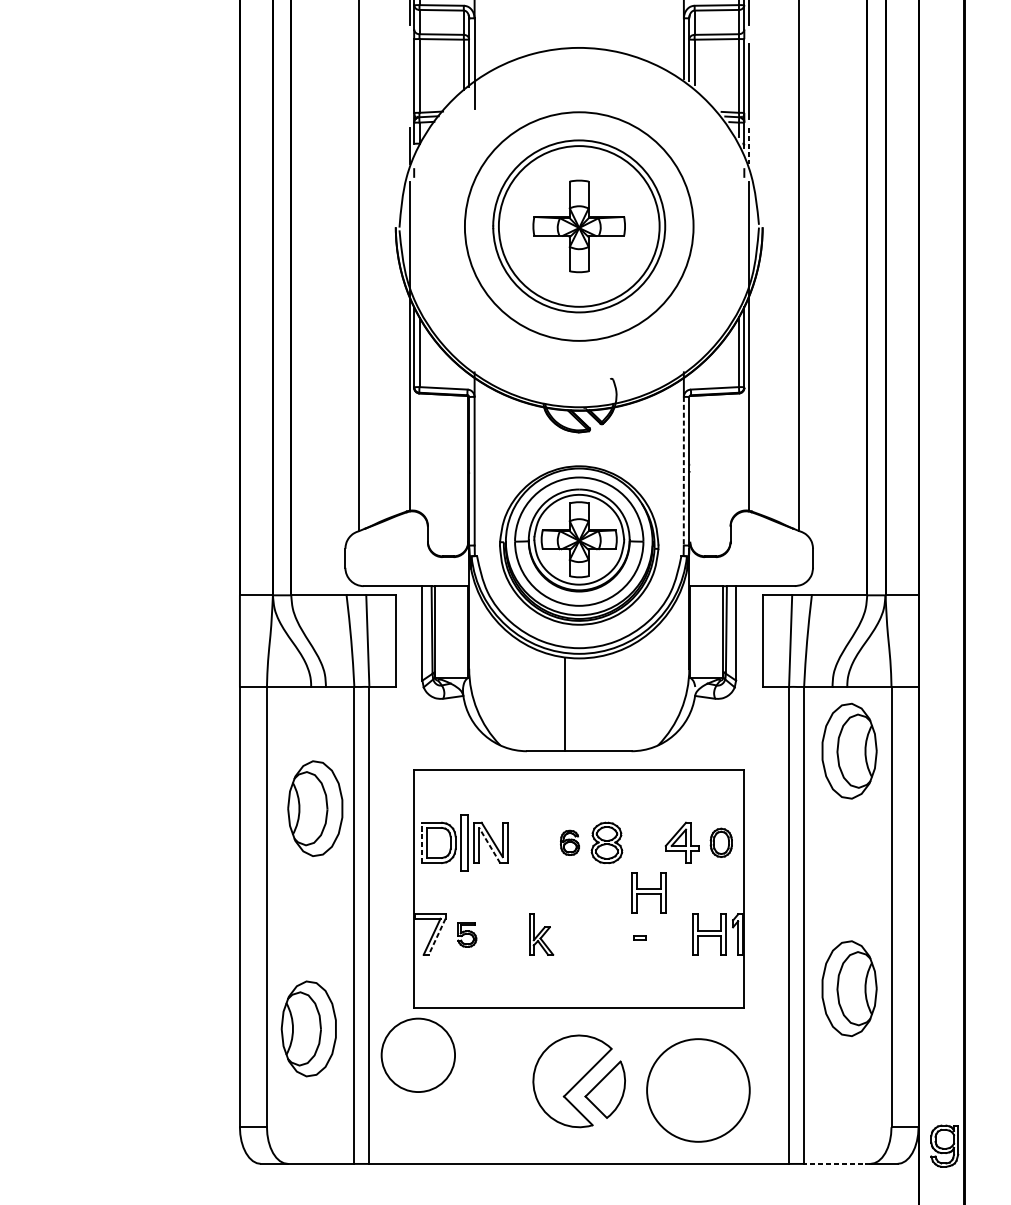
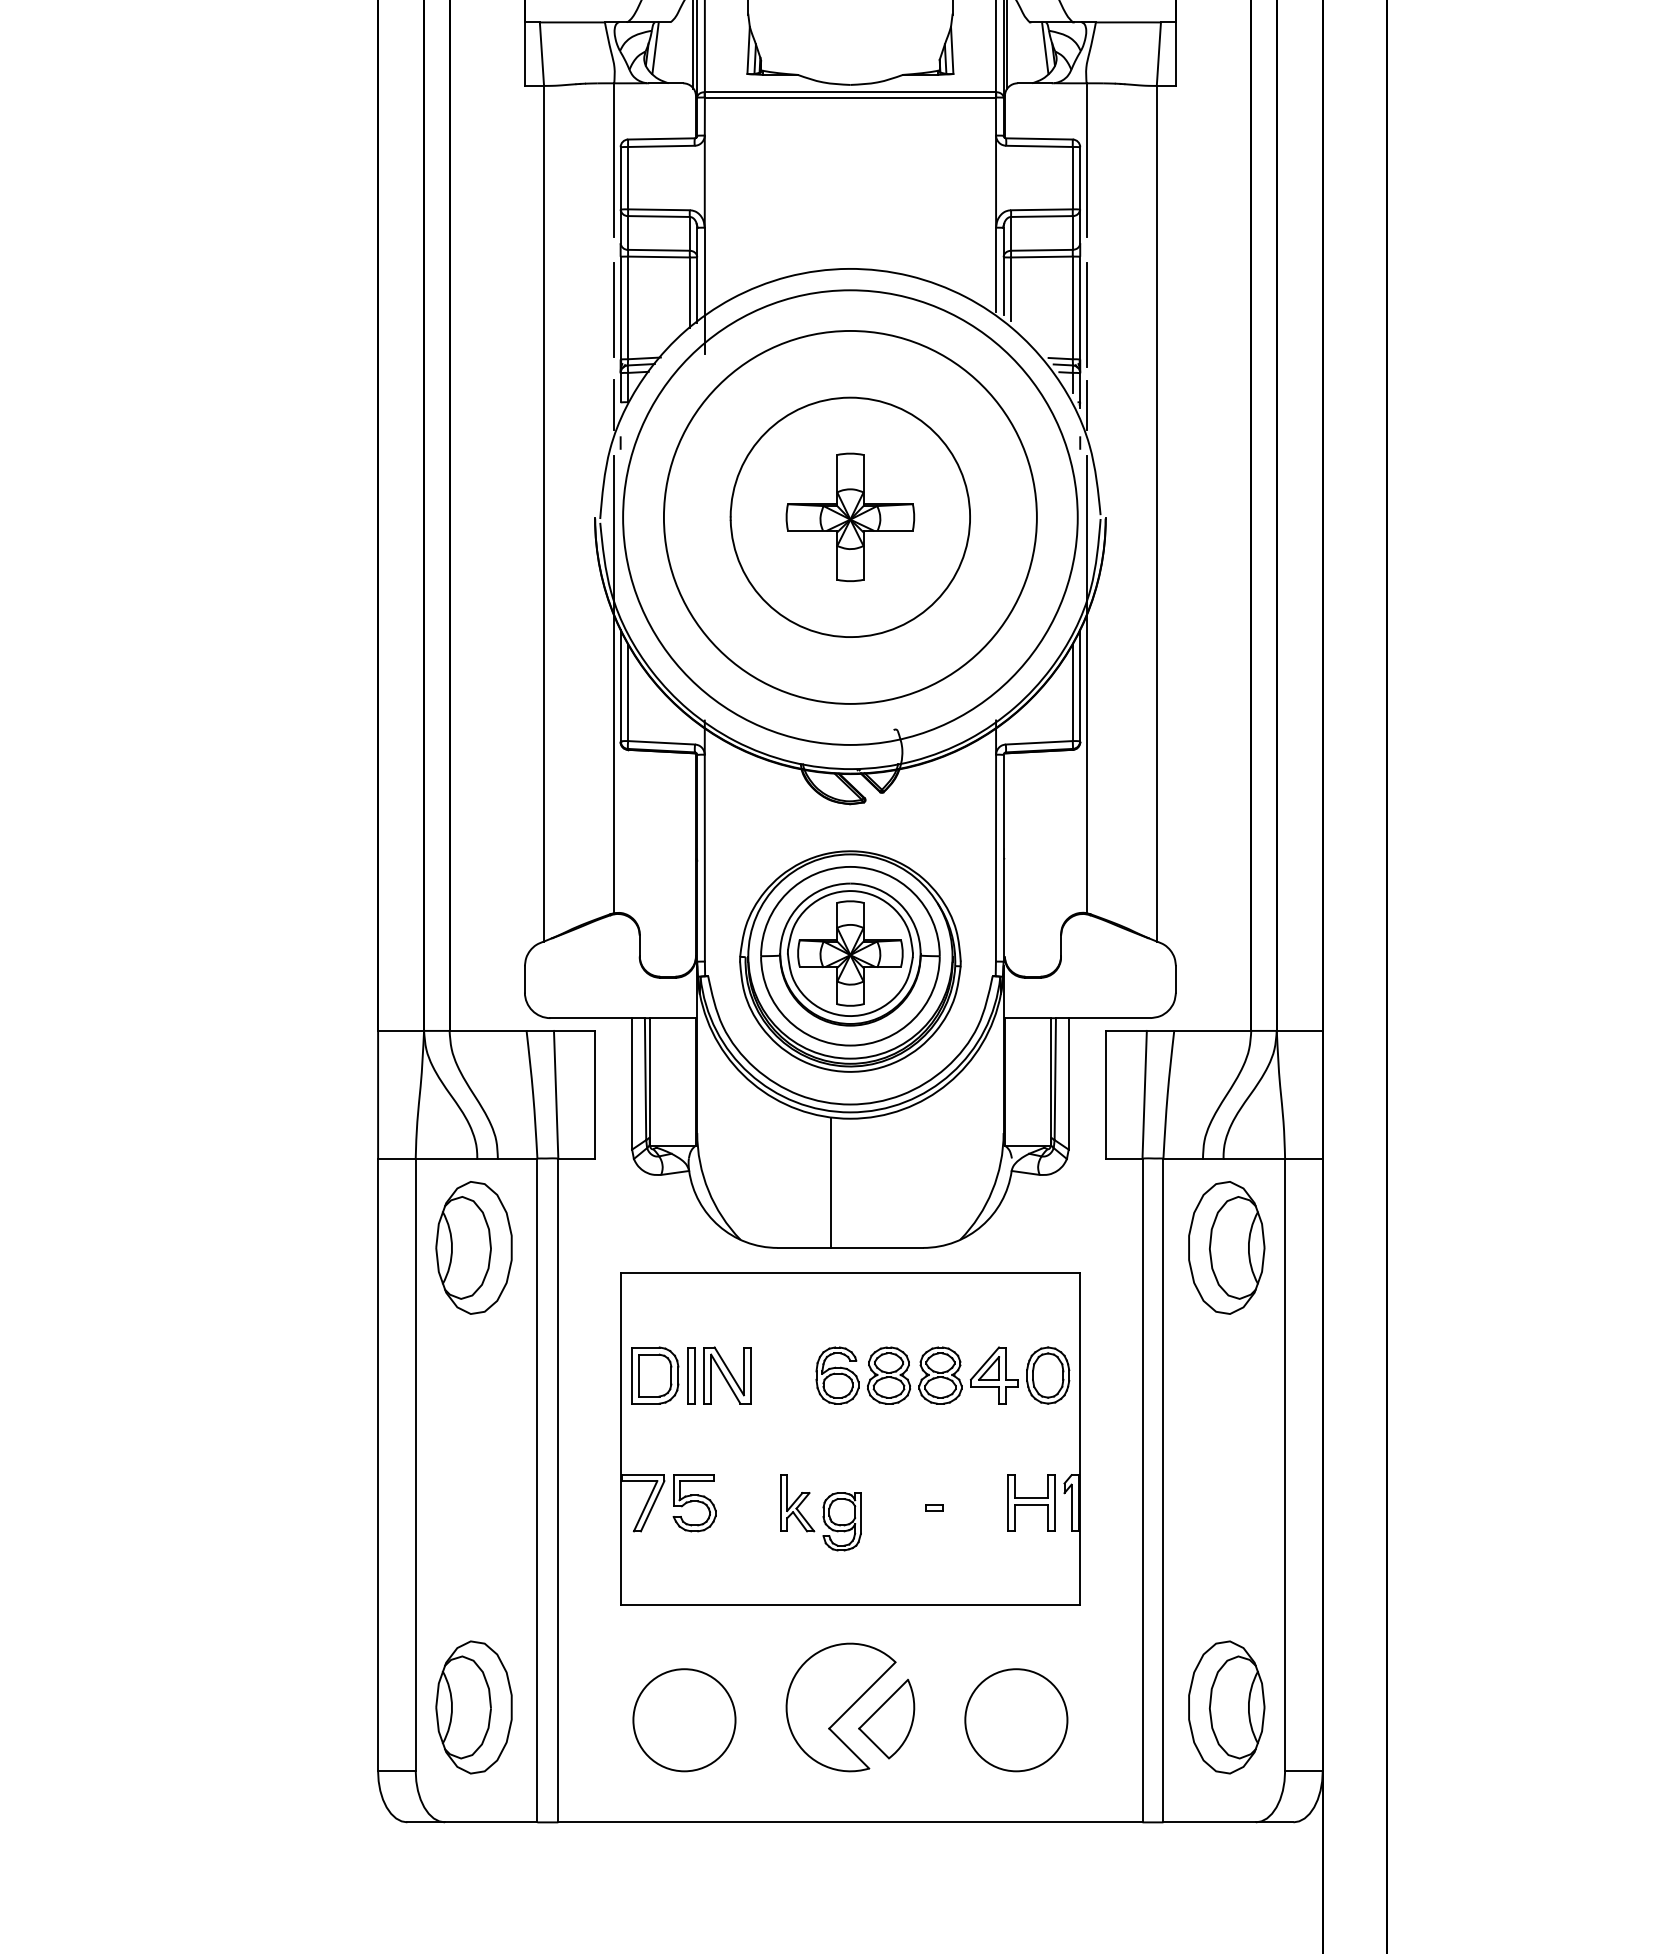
line: (409, 77) -> (614, 310), added
line: (748, 146) -> (1086, 405), dashed -> solid
circle: (578, 225) -> (849, 516), size x1.67
circle: (579, 226) -> (850, 517), size x1.43
line: (684, 471) -> (996, 858), dashed -> solid
part: (314, 808) -> (473, 1247), moved
line: (421, 842) -> (631, 1375), dashed -> solid
part: (465, 842) -> (691, 1375), size x0.71
part: (569, 842) -> (837, 1375), size x1.67
part: (643, 842) -> (940, 1375), added
part: (721, 842) -> (1048, 1375), size x1.43
line: (489, 845) -> (725, 1379), dashed -> solid
part: (648, 892) -> (947, 1444), removed
part: (467, 934) -> (694, 1503), size x1.67
line: (437, 936) -> (652, 1506), dashed -> solid
part: (849, 988) -> (1226, 1707), moved
part: (308, 1028) -> (473, 1707), moved
circle: (418, 1055) -> (684, 1720), moved
circle: (698, 1090) -> (1016, 1720), size x0.71
part: (944, 1146) -> (841, 1521), moved
line: (837, 1164) -> (1209, 1822), dashed -> solid

